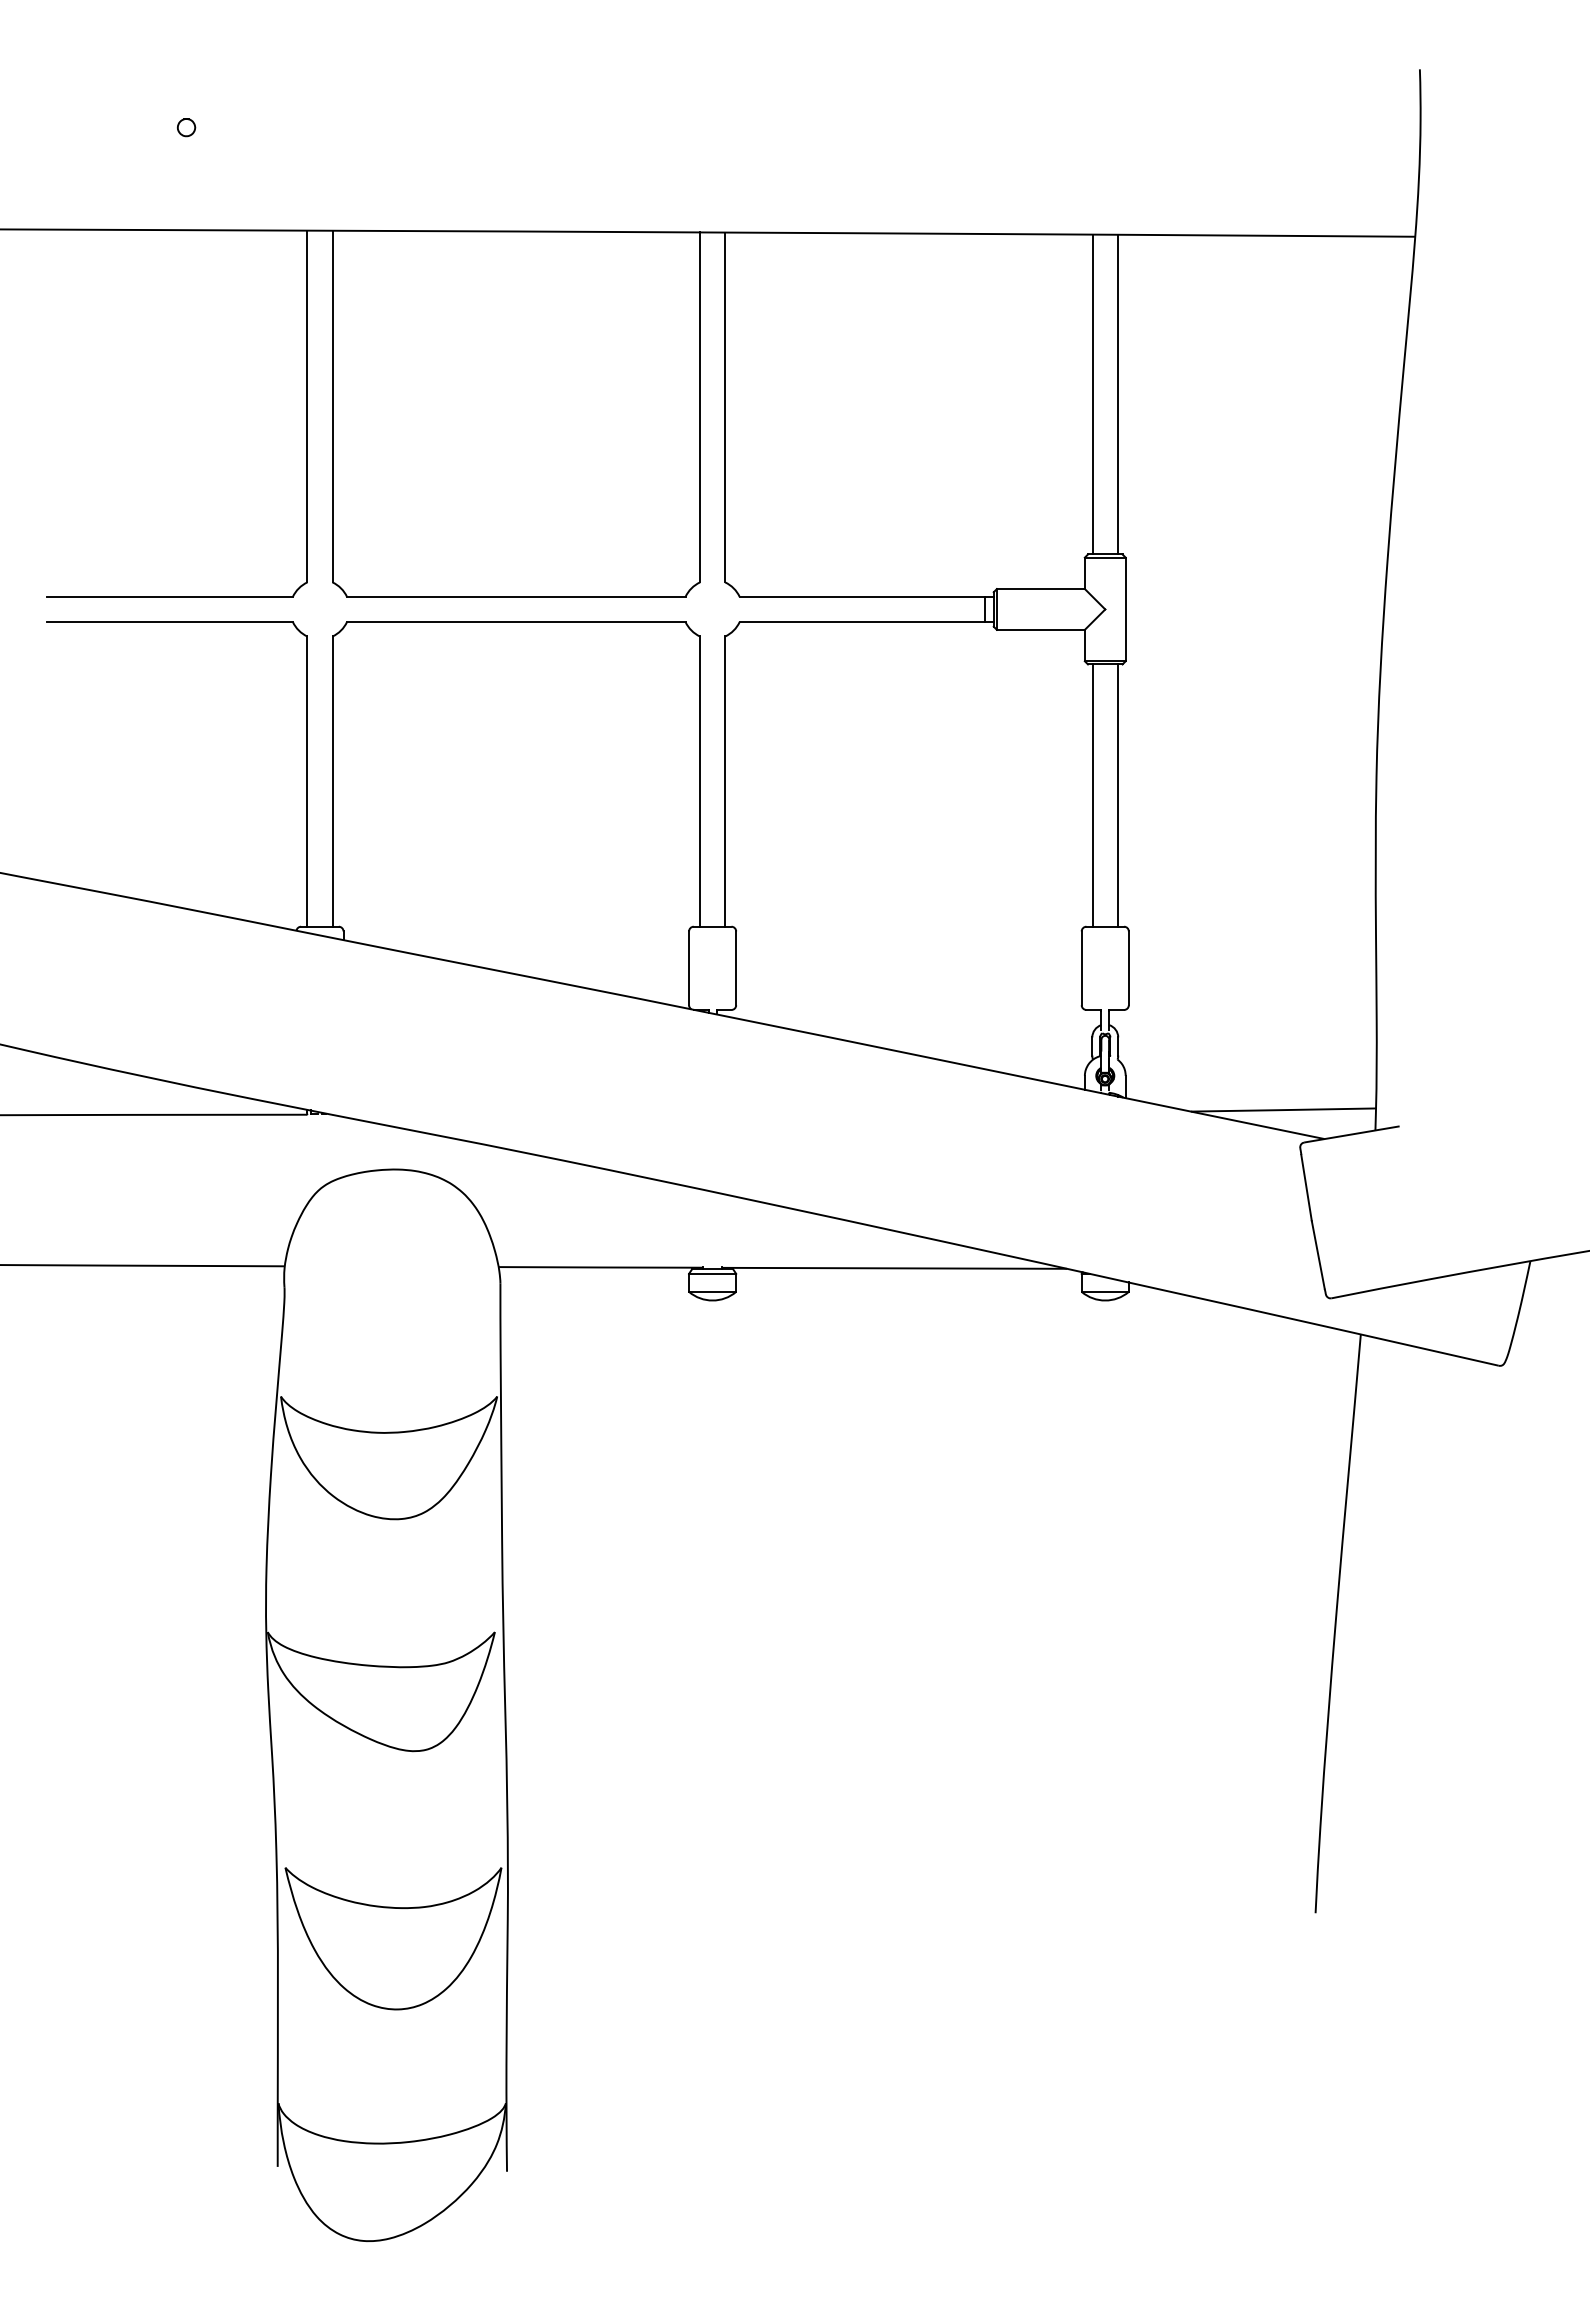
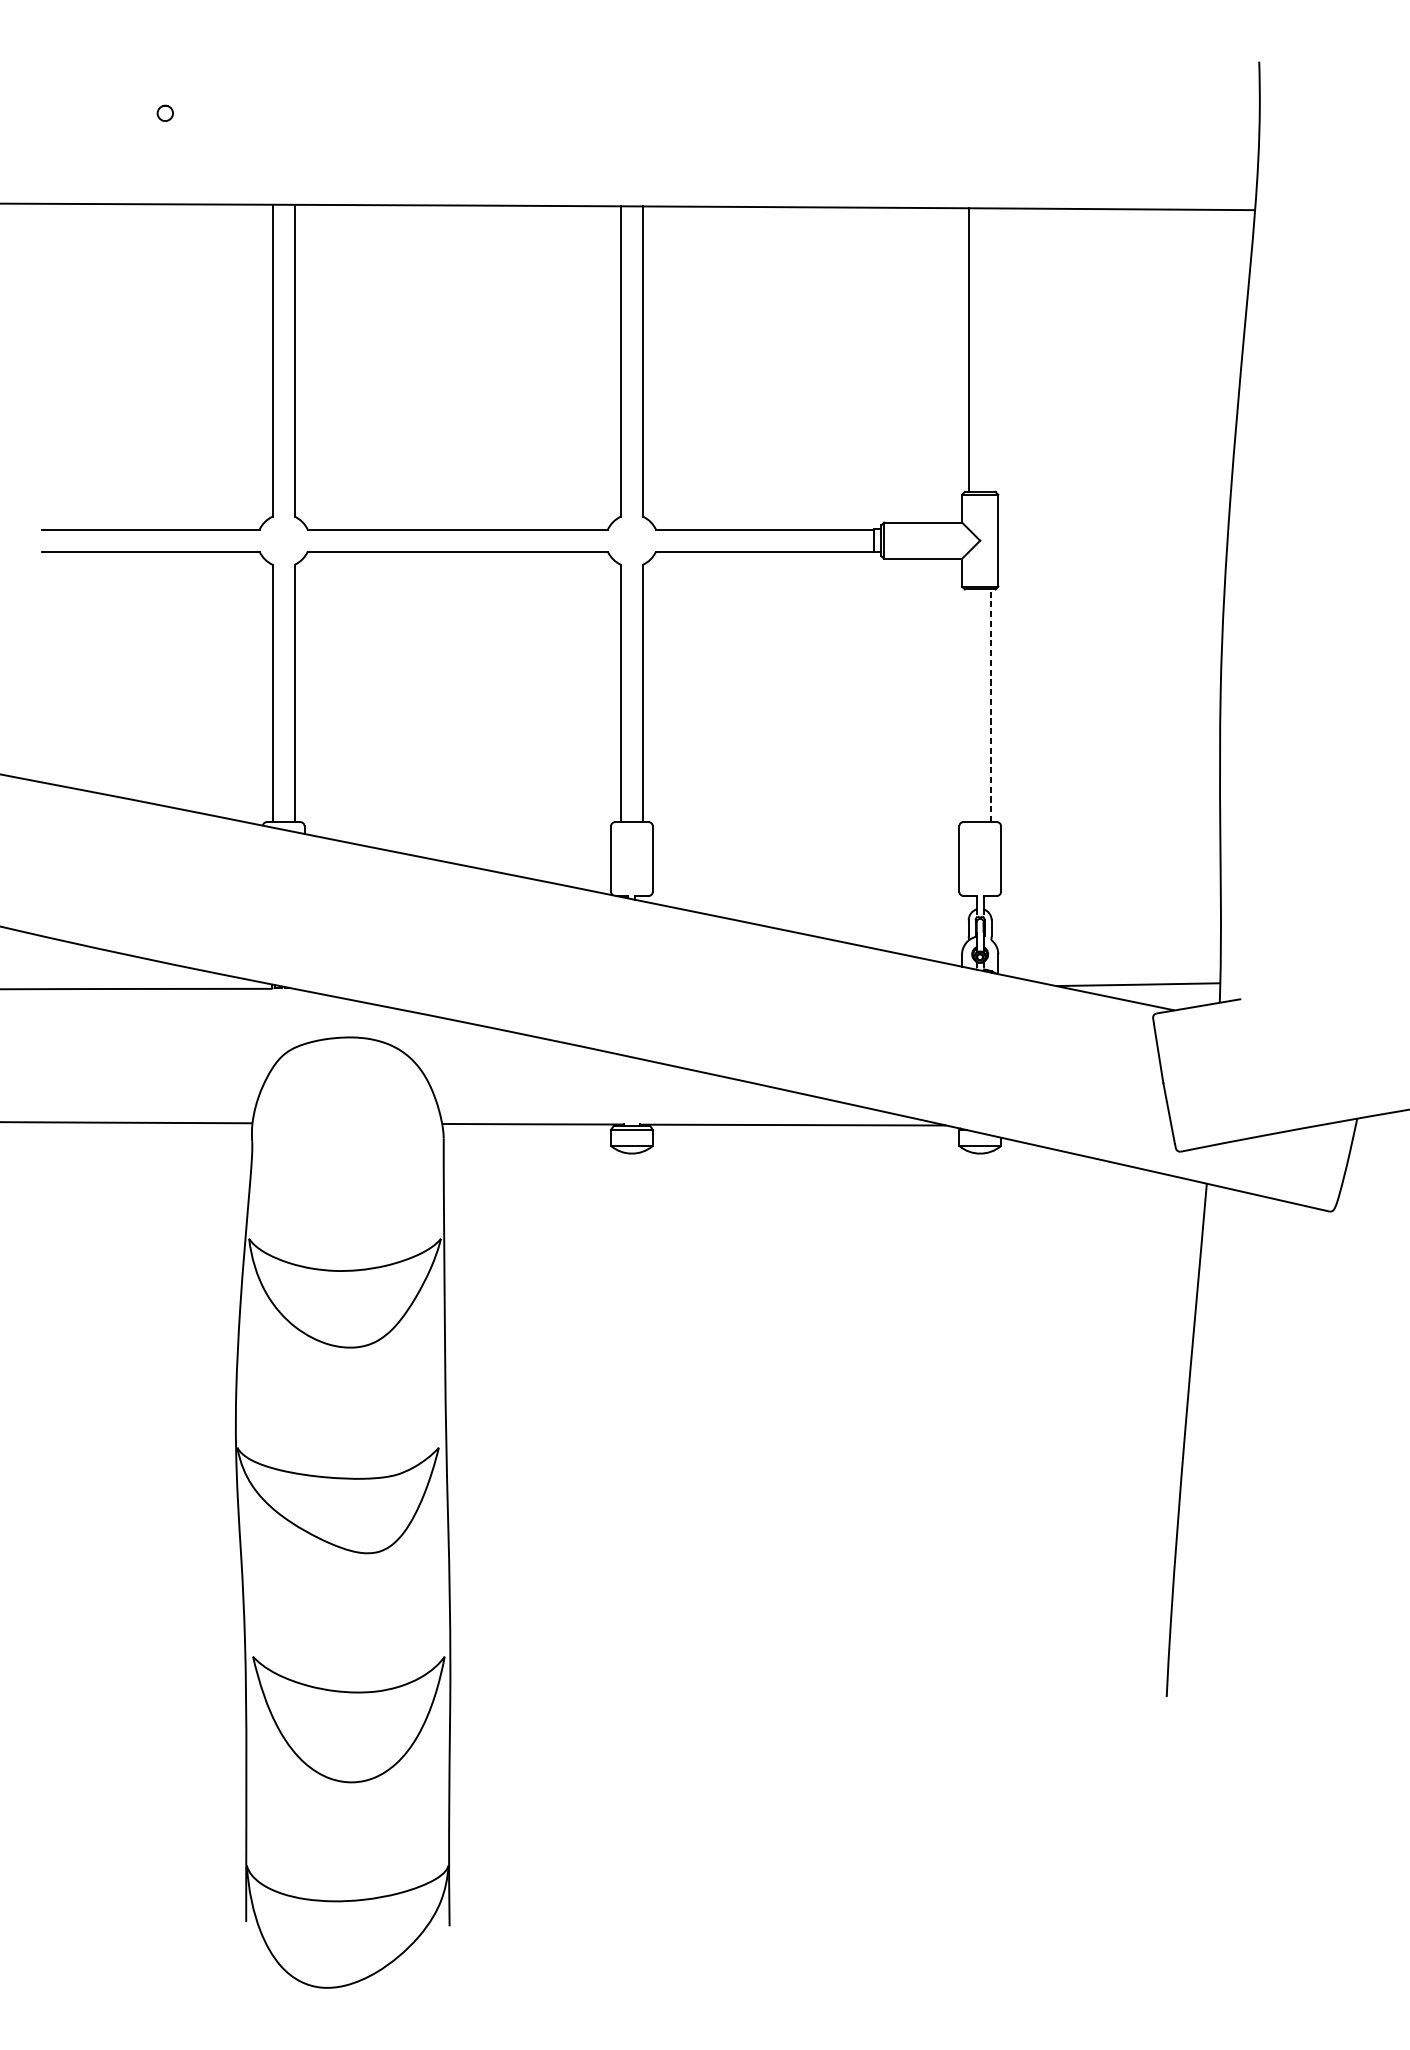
line: (1117, 394) -> (991, 350), removed
line: (1092, 795) -> (968, 705), removed
line: (1117, 795) -> (991, 705), solid -> dashed

